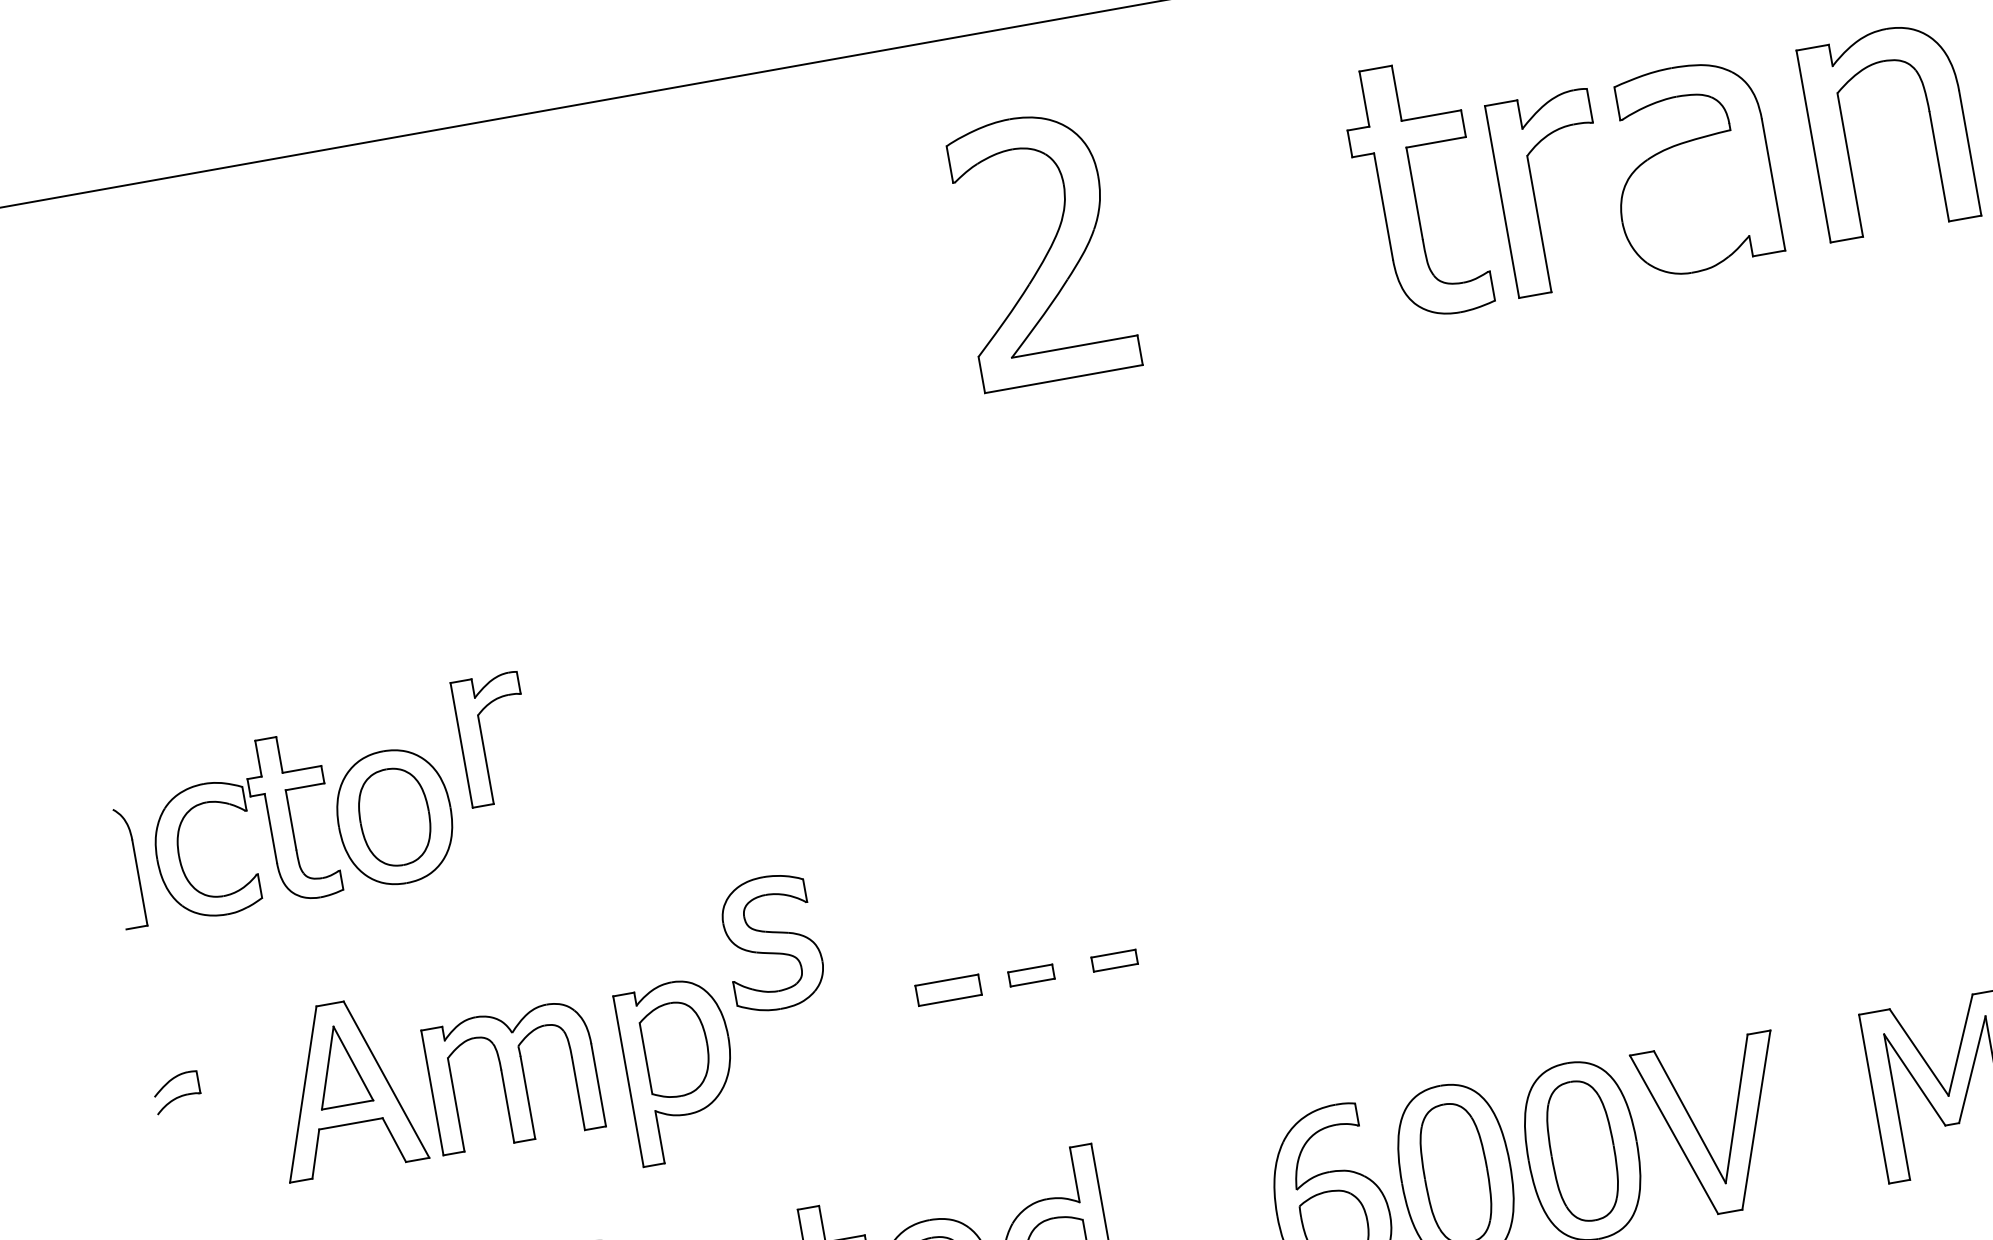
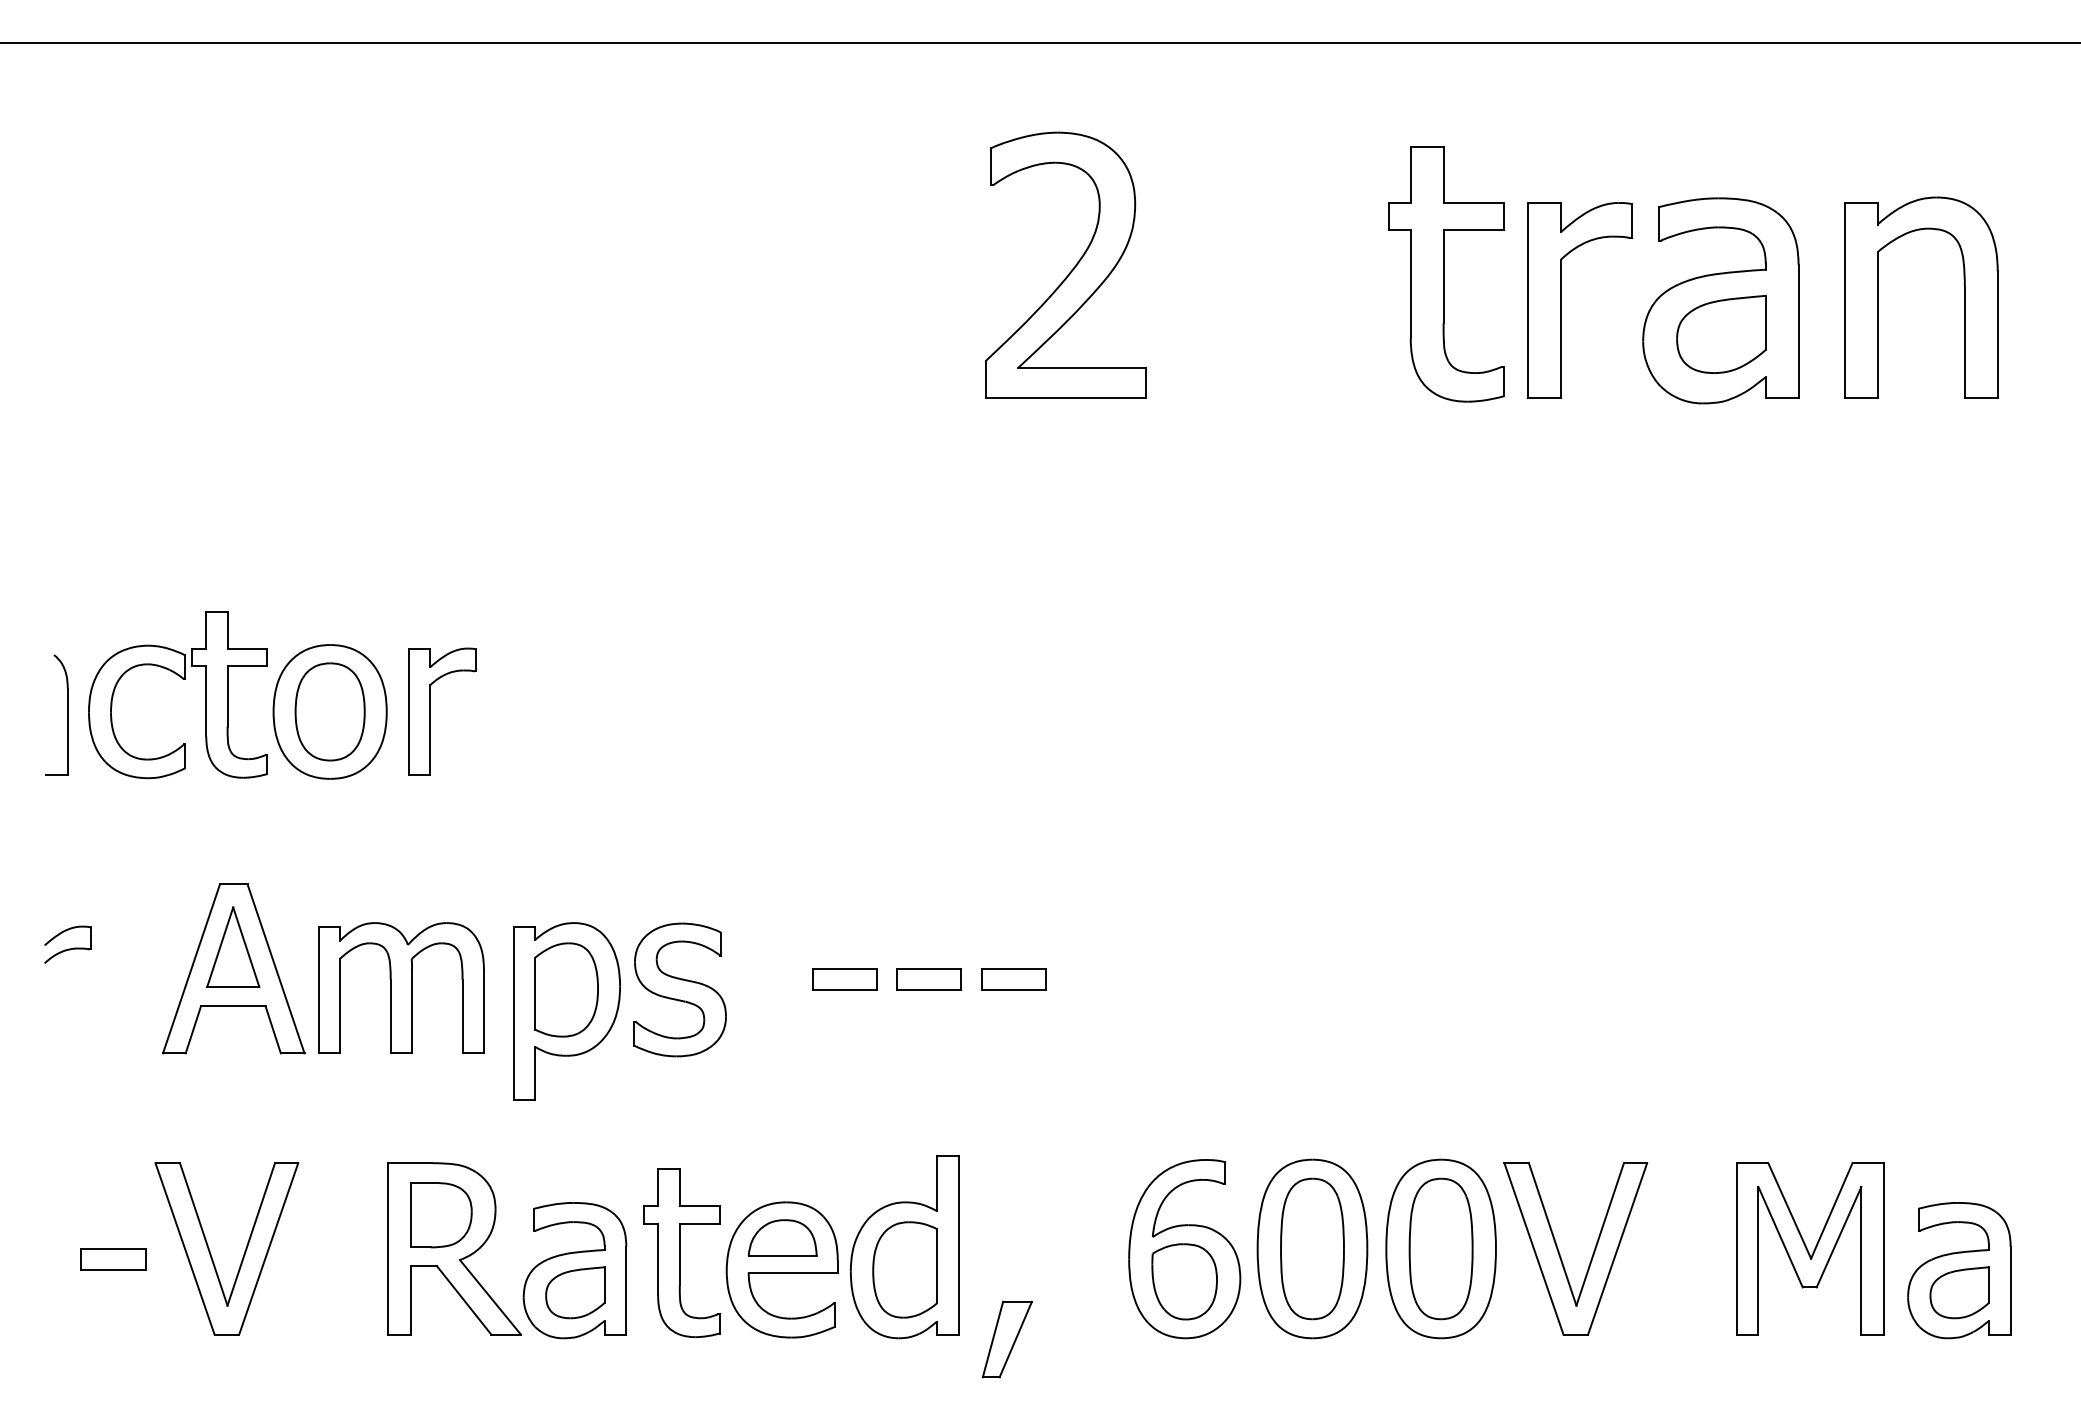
part: (1698, 201) -> (1721, 334), added
part: (483, 741) -> (430, 711), moved
part: (771, 942) -> (679, 989), moved
part: (1114, 960) -> (1013, 979), size x1.43
part: (1030, 975) -> (928, 979), size x1.43

